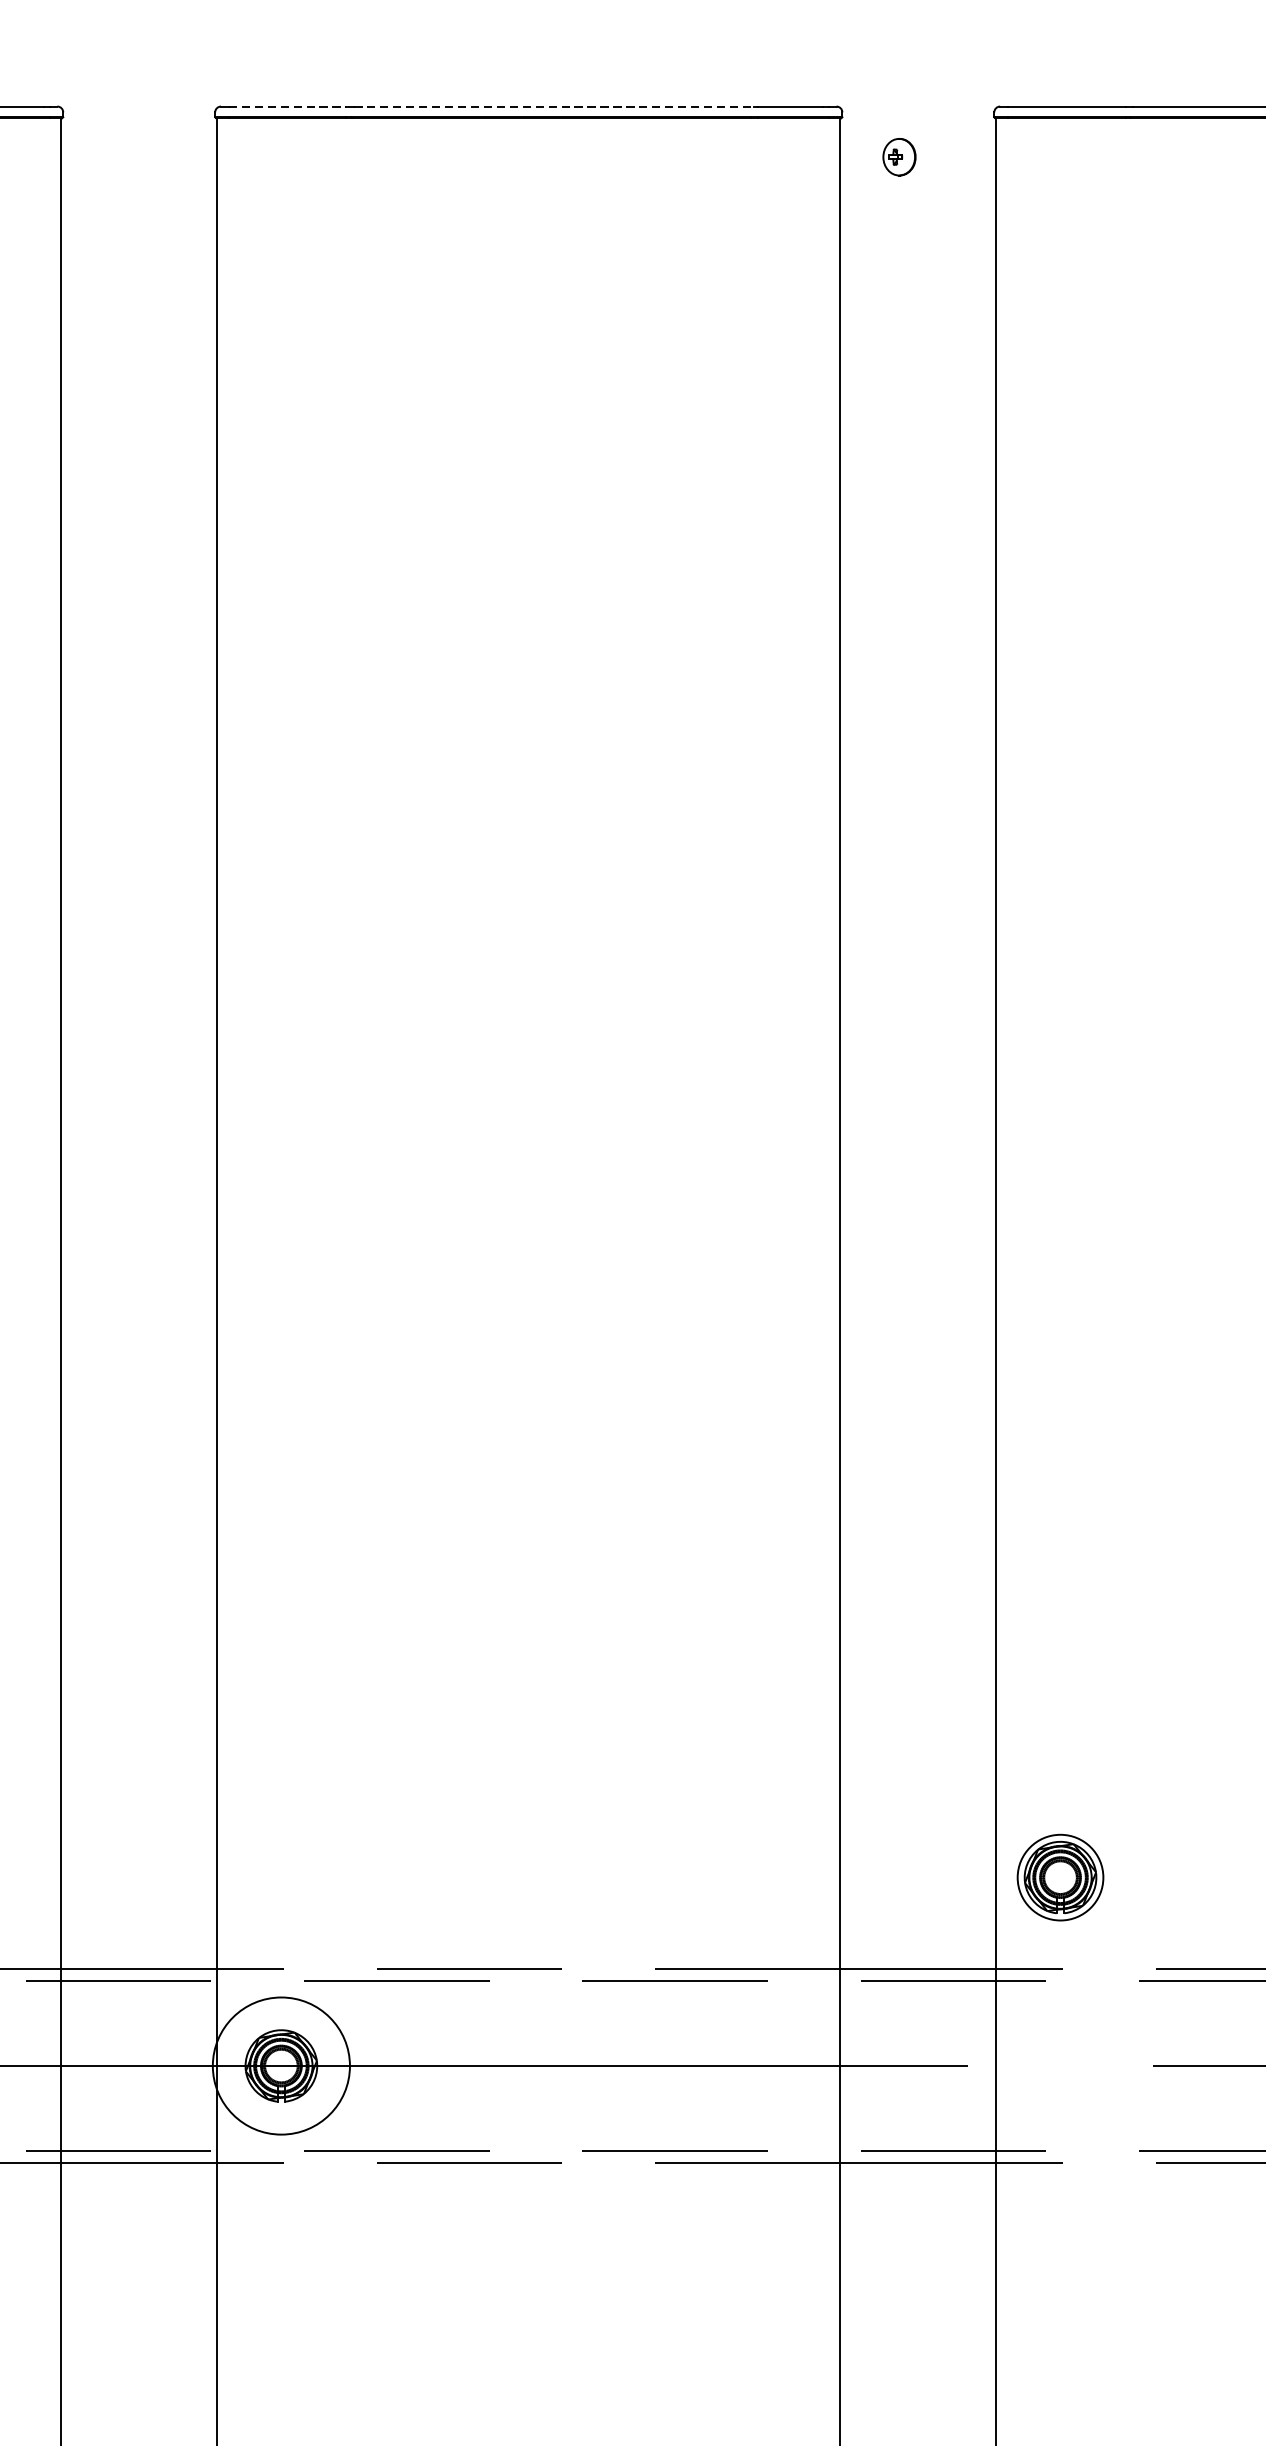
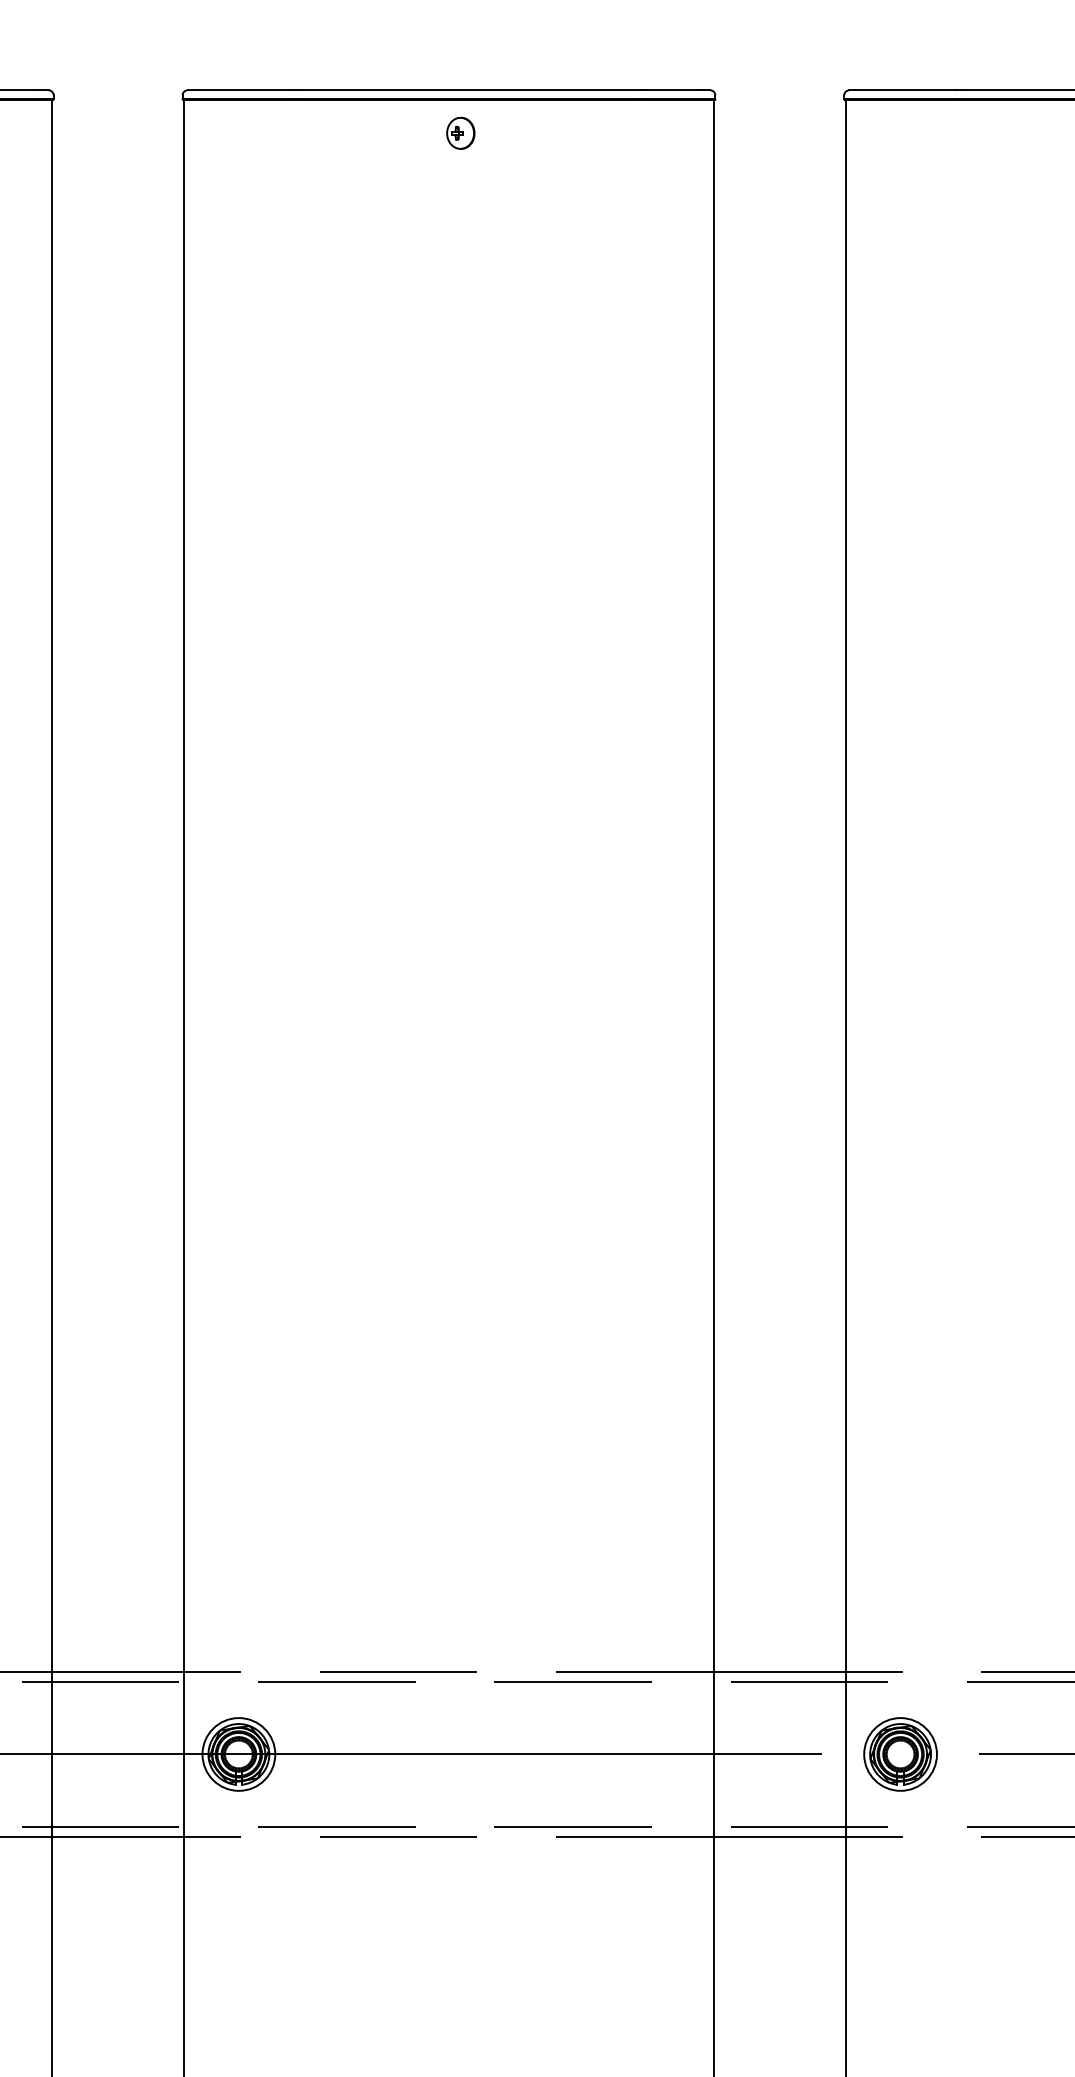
line: (287, 106) -> (244, 90), dashed -> solid
line: (554, 106) -> (470, 90), dashed -> solid
part: (899, 156) -> (460, 132), moved
part: (1060, 1877) -> (900, 1754), moved
circle: (280, 2066) -> (238, 1754), size x0.62

